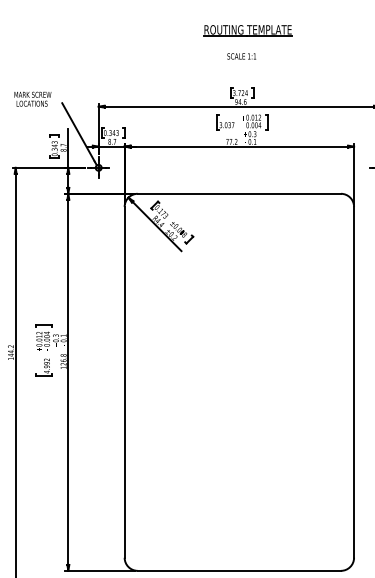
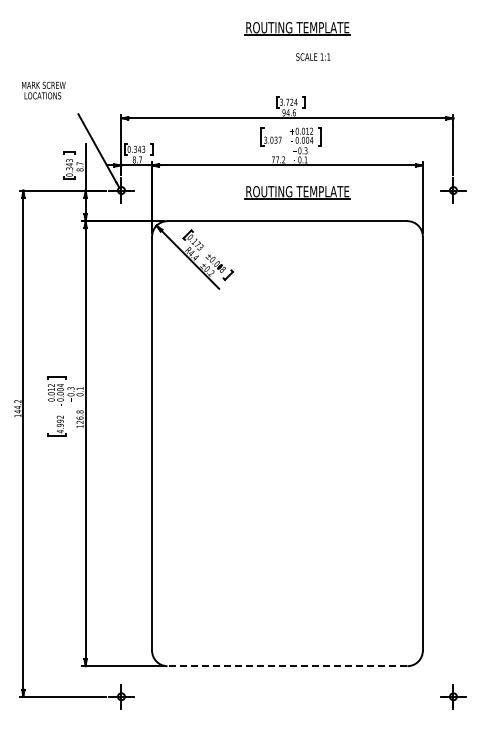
text: (241, 55) -> (313, 56), moved
text: (32, 99) -> (43, 90), moved
part: (247, 169) -> (297, 192), added
line: (239, 571) -> (287, 666), solid -> dashed

